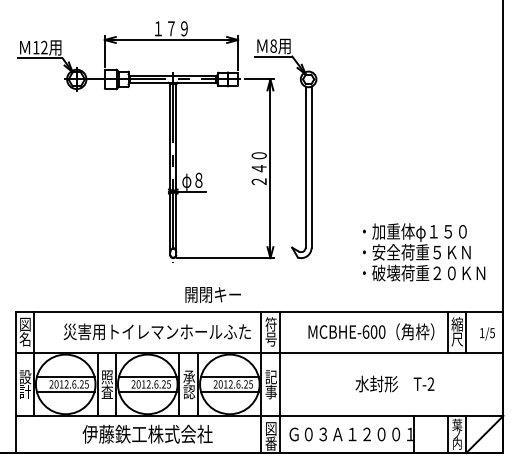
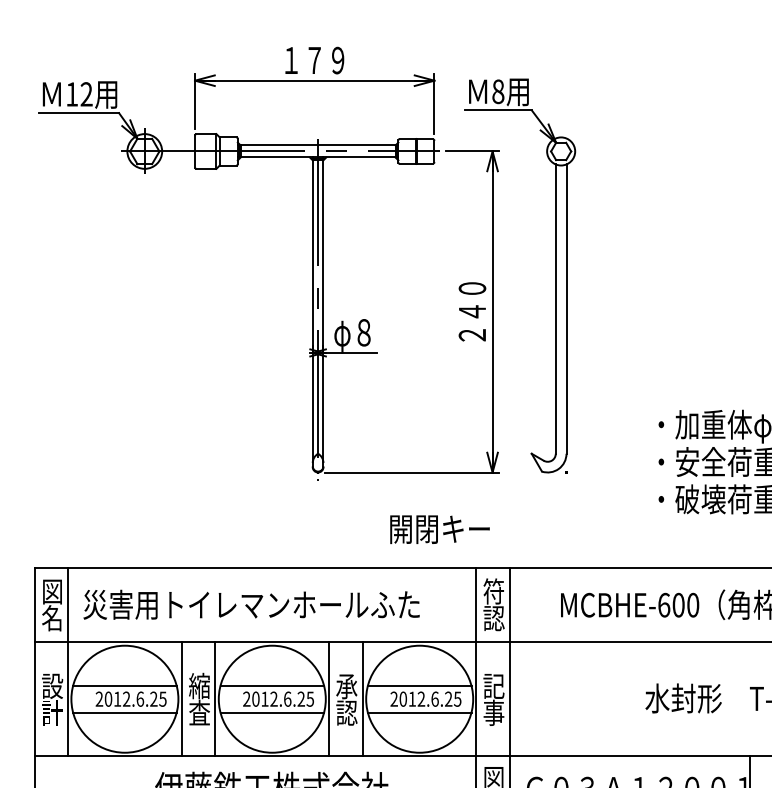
text: (212, 294) -> (438, 528), moved
text: (156, 331) -> (250, 604), moved
text: (270, 339) -> (492, 618), 号 -> 認
text: (106, 376) -> (198, 685), 照 -> 縮

